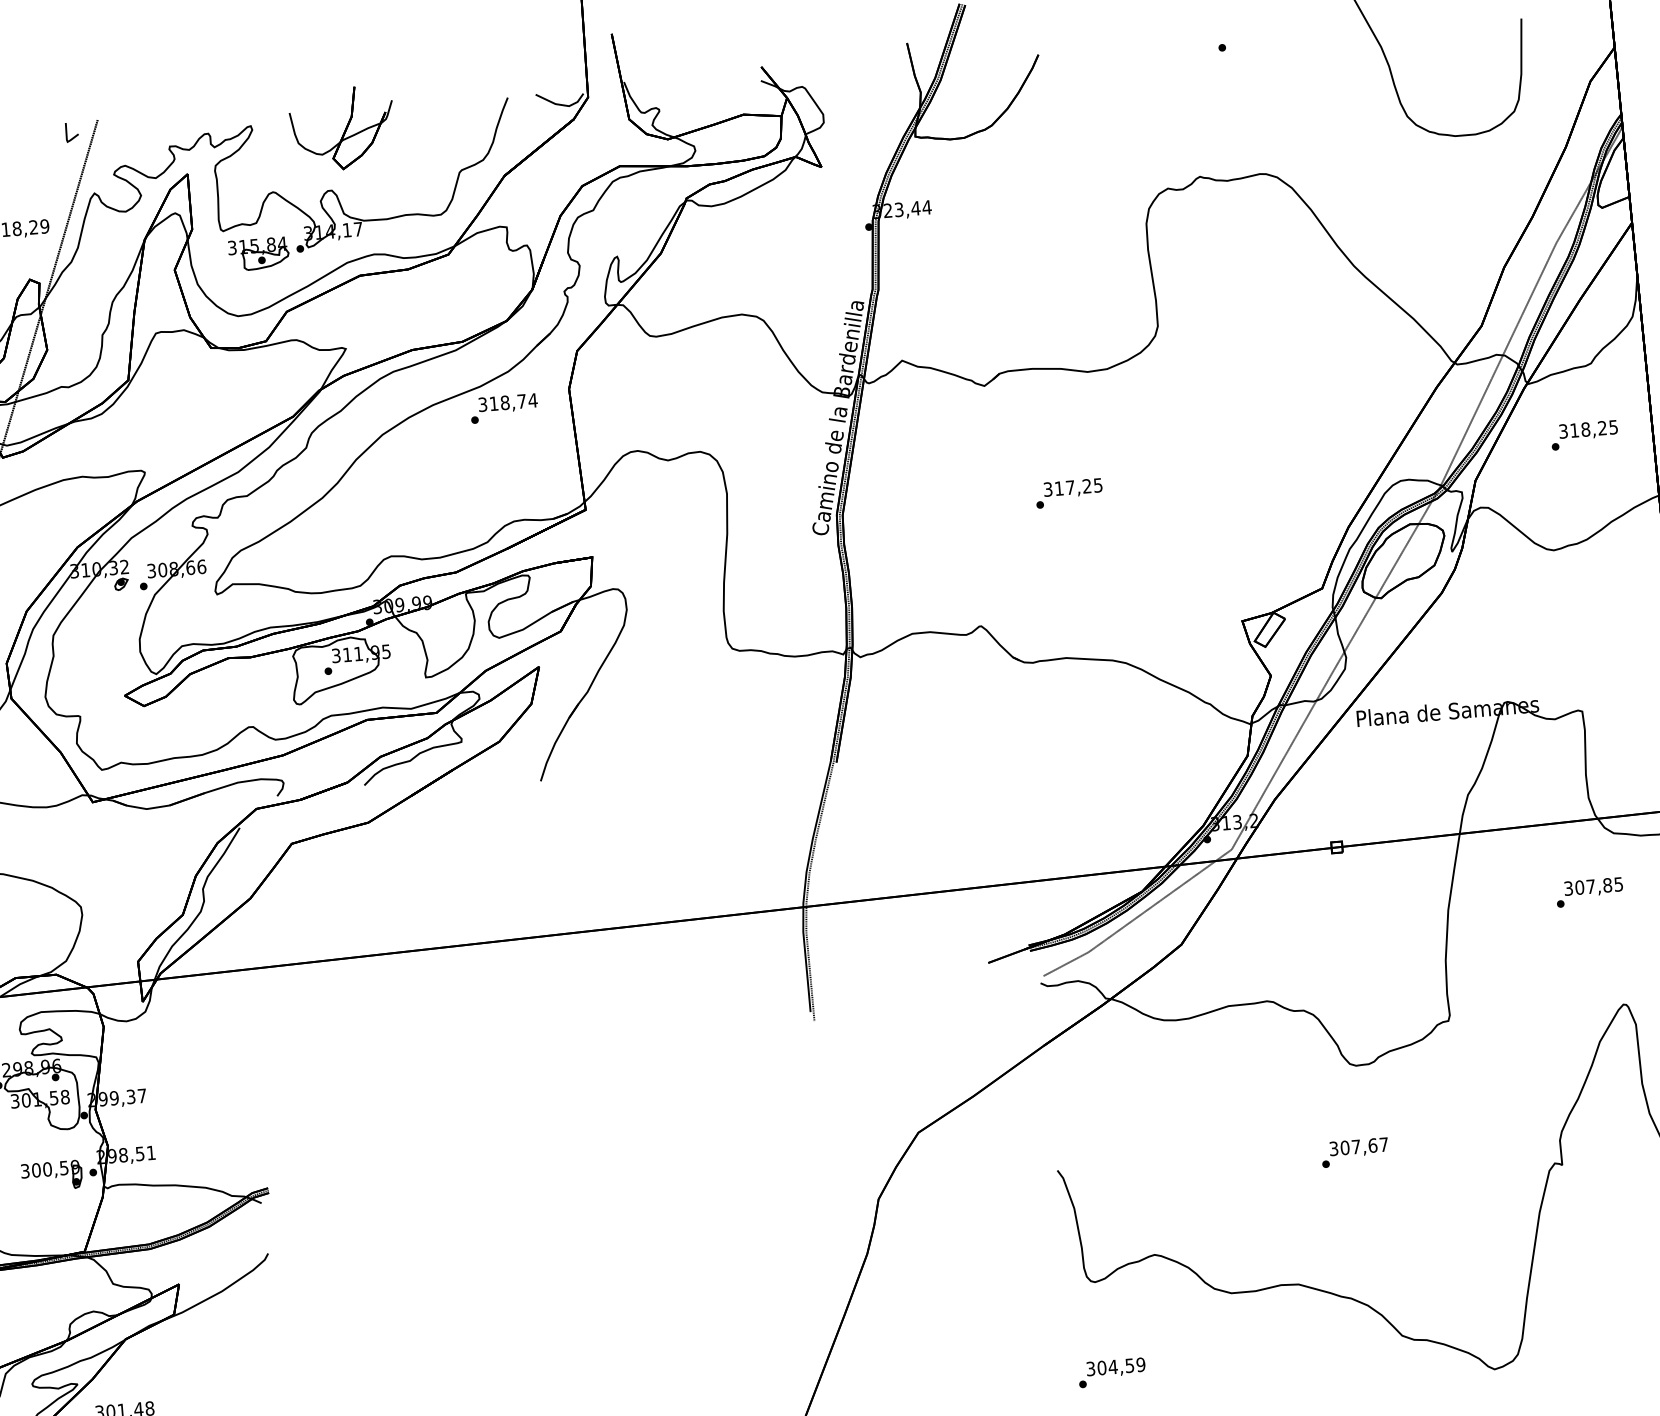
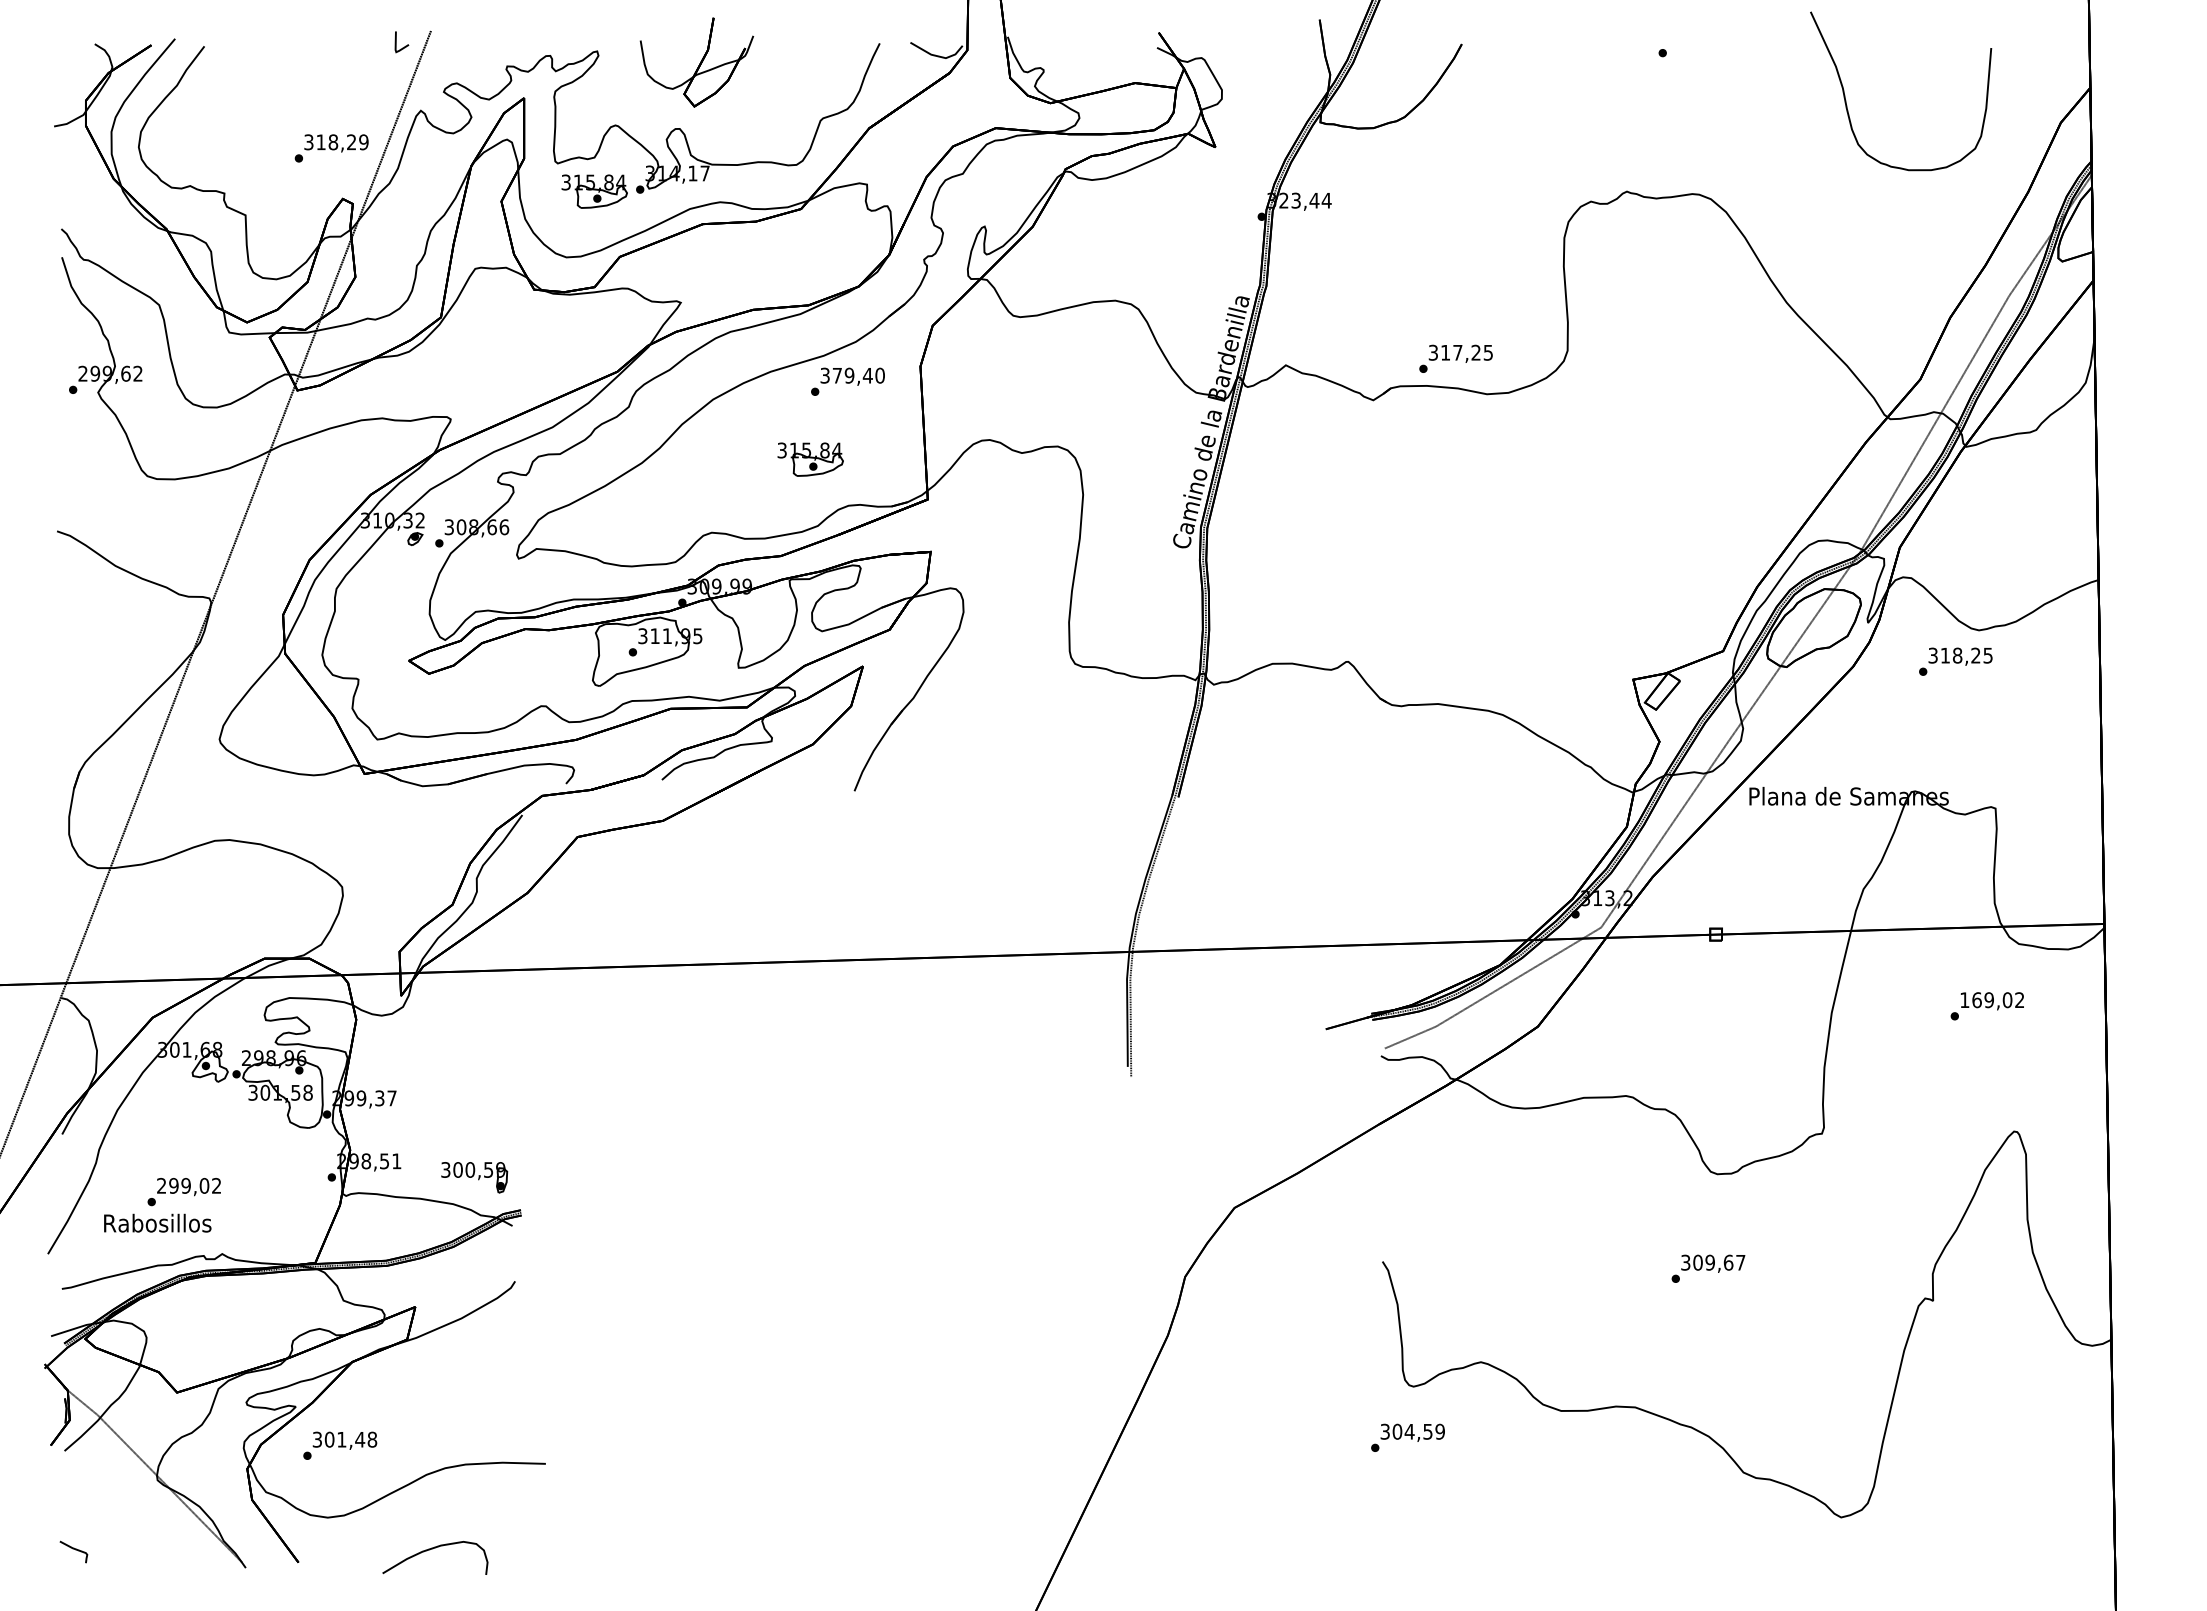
text: (513, 401) -> (858, 375), 318,74 -> 379,40
text: (1584, 435) -> (1955, 661), moved
part: (475, 482) -> (810, 459), added
text: (1068, 493) -> (1455, 358), moved
text: (1593, 886) -> (1992, 1000), 307,85 -> 169,02
text: (1355, 1146) -> (1709, 1262), 307,67 -> 309,67
part: (51, 1175) -> (474, 1177), moved
text: (1111, 1372) -> (1407, 1437), moved

